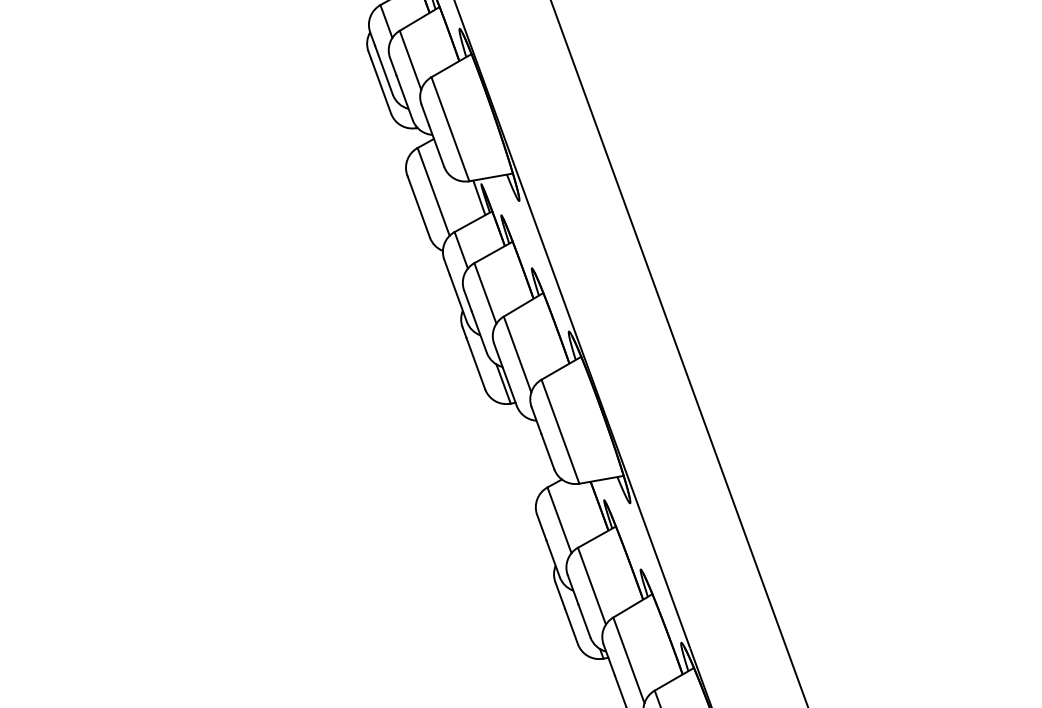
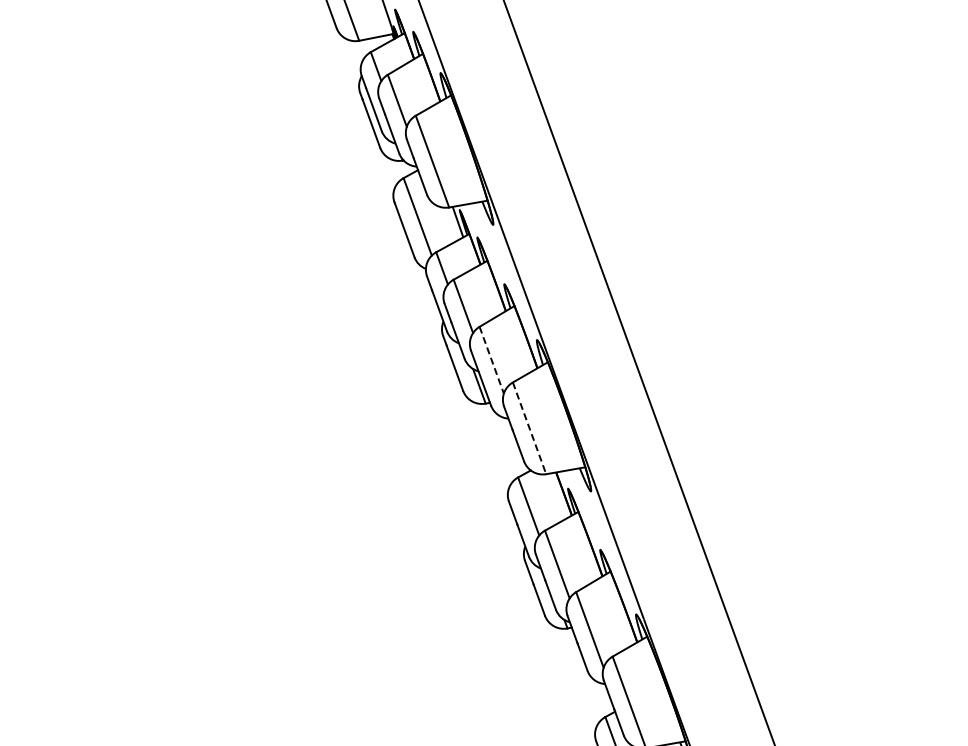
line: (517, 354) -> (491, 360), solid -> dashed
line: (560, 431) -> (529, 428), solid -> dashed

